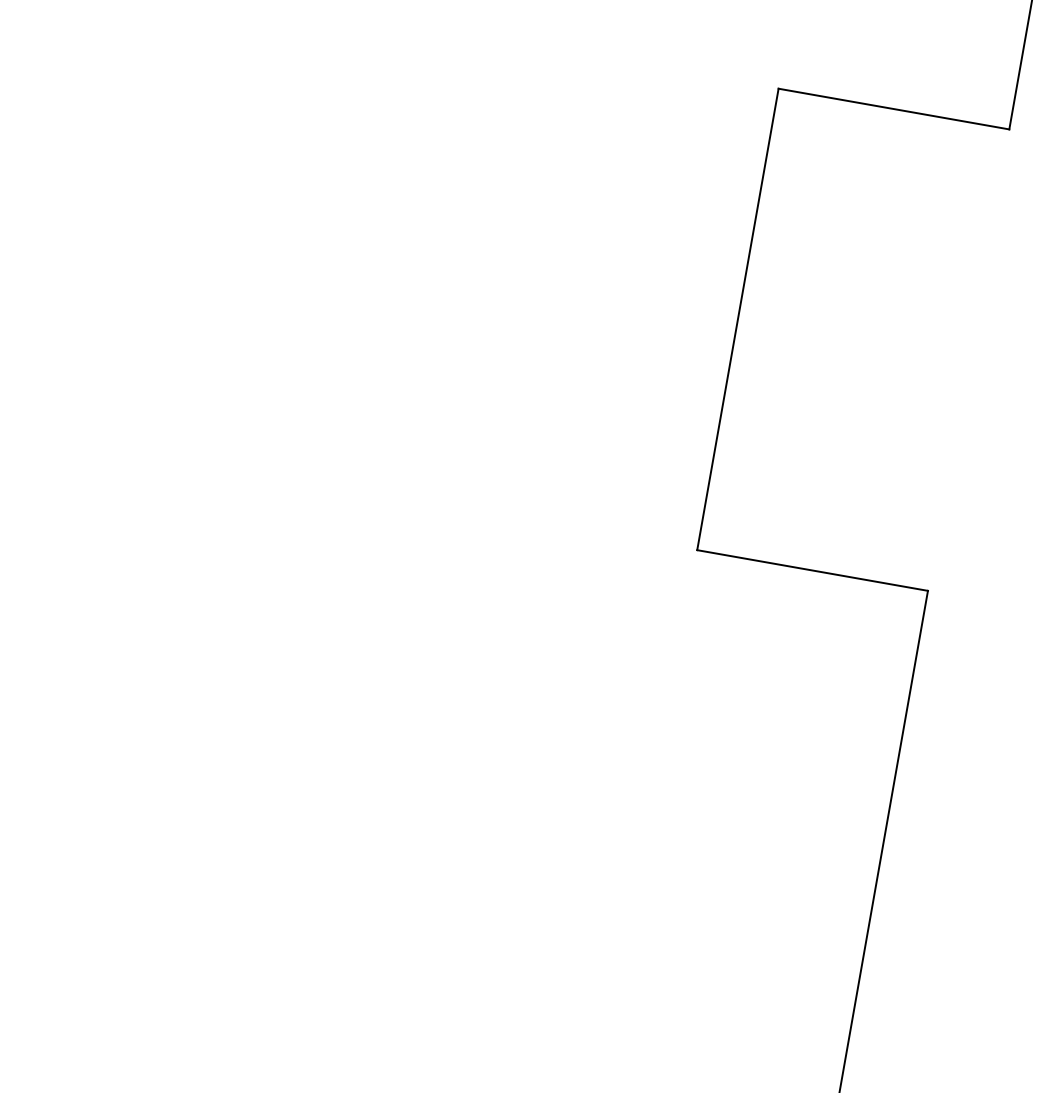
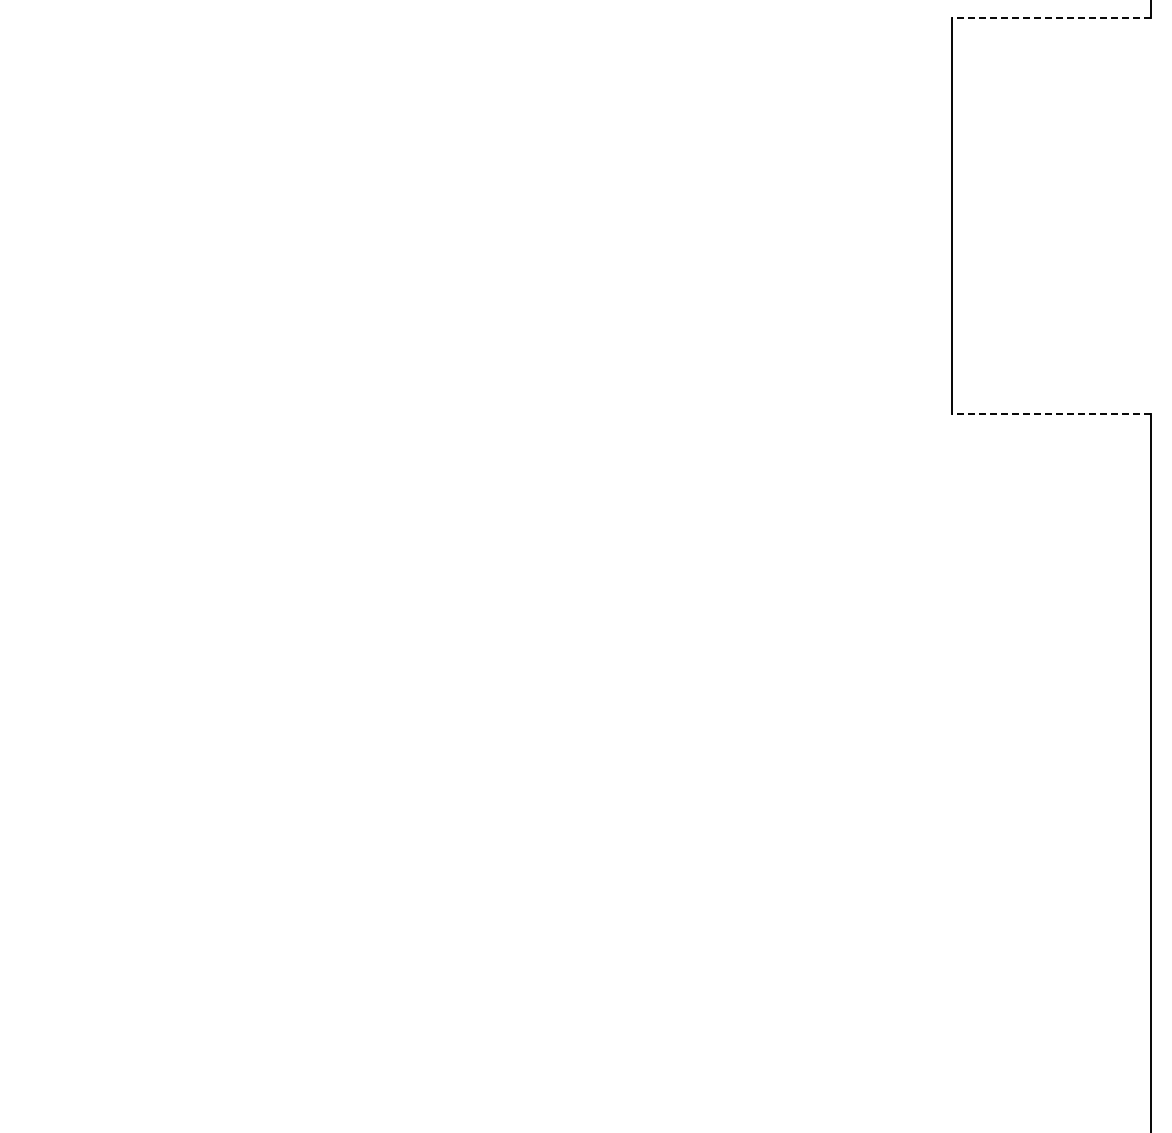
line: (893, 108) -> (1050, 17), solid -> dashed
line: (811, 570) -> (1050, 414), solid -> dashed

